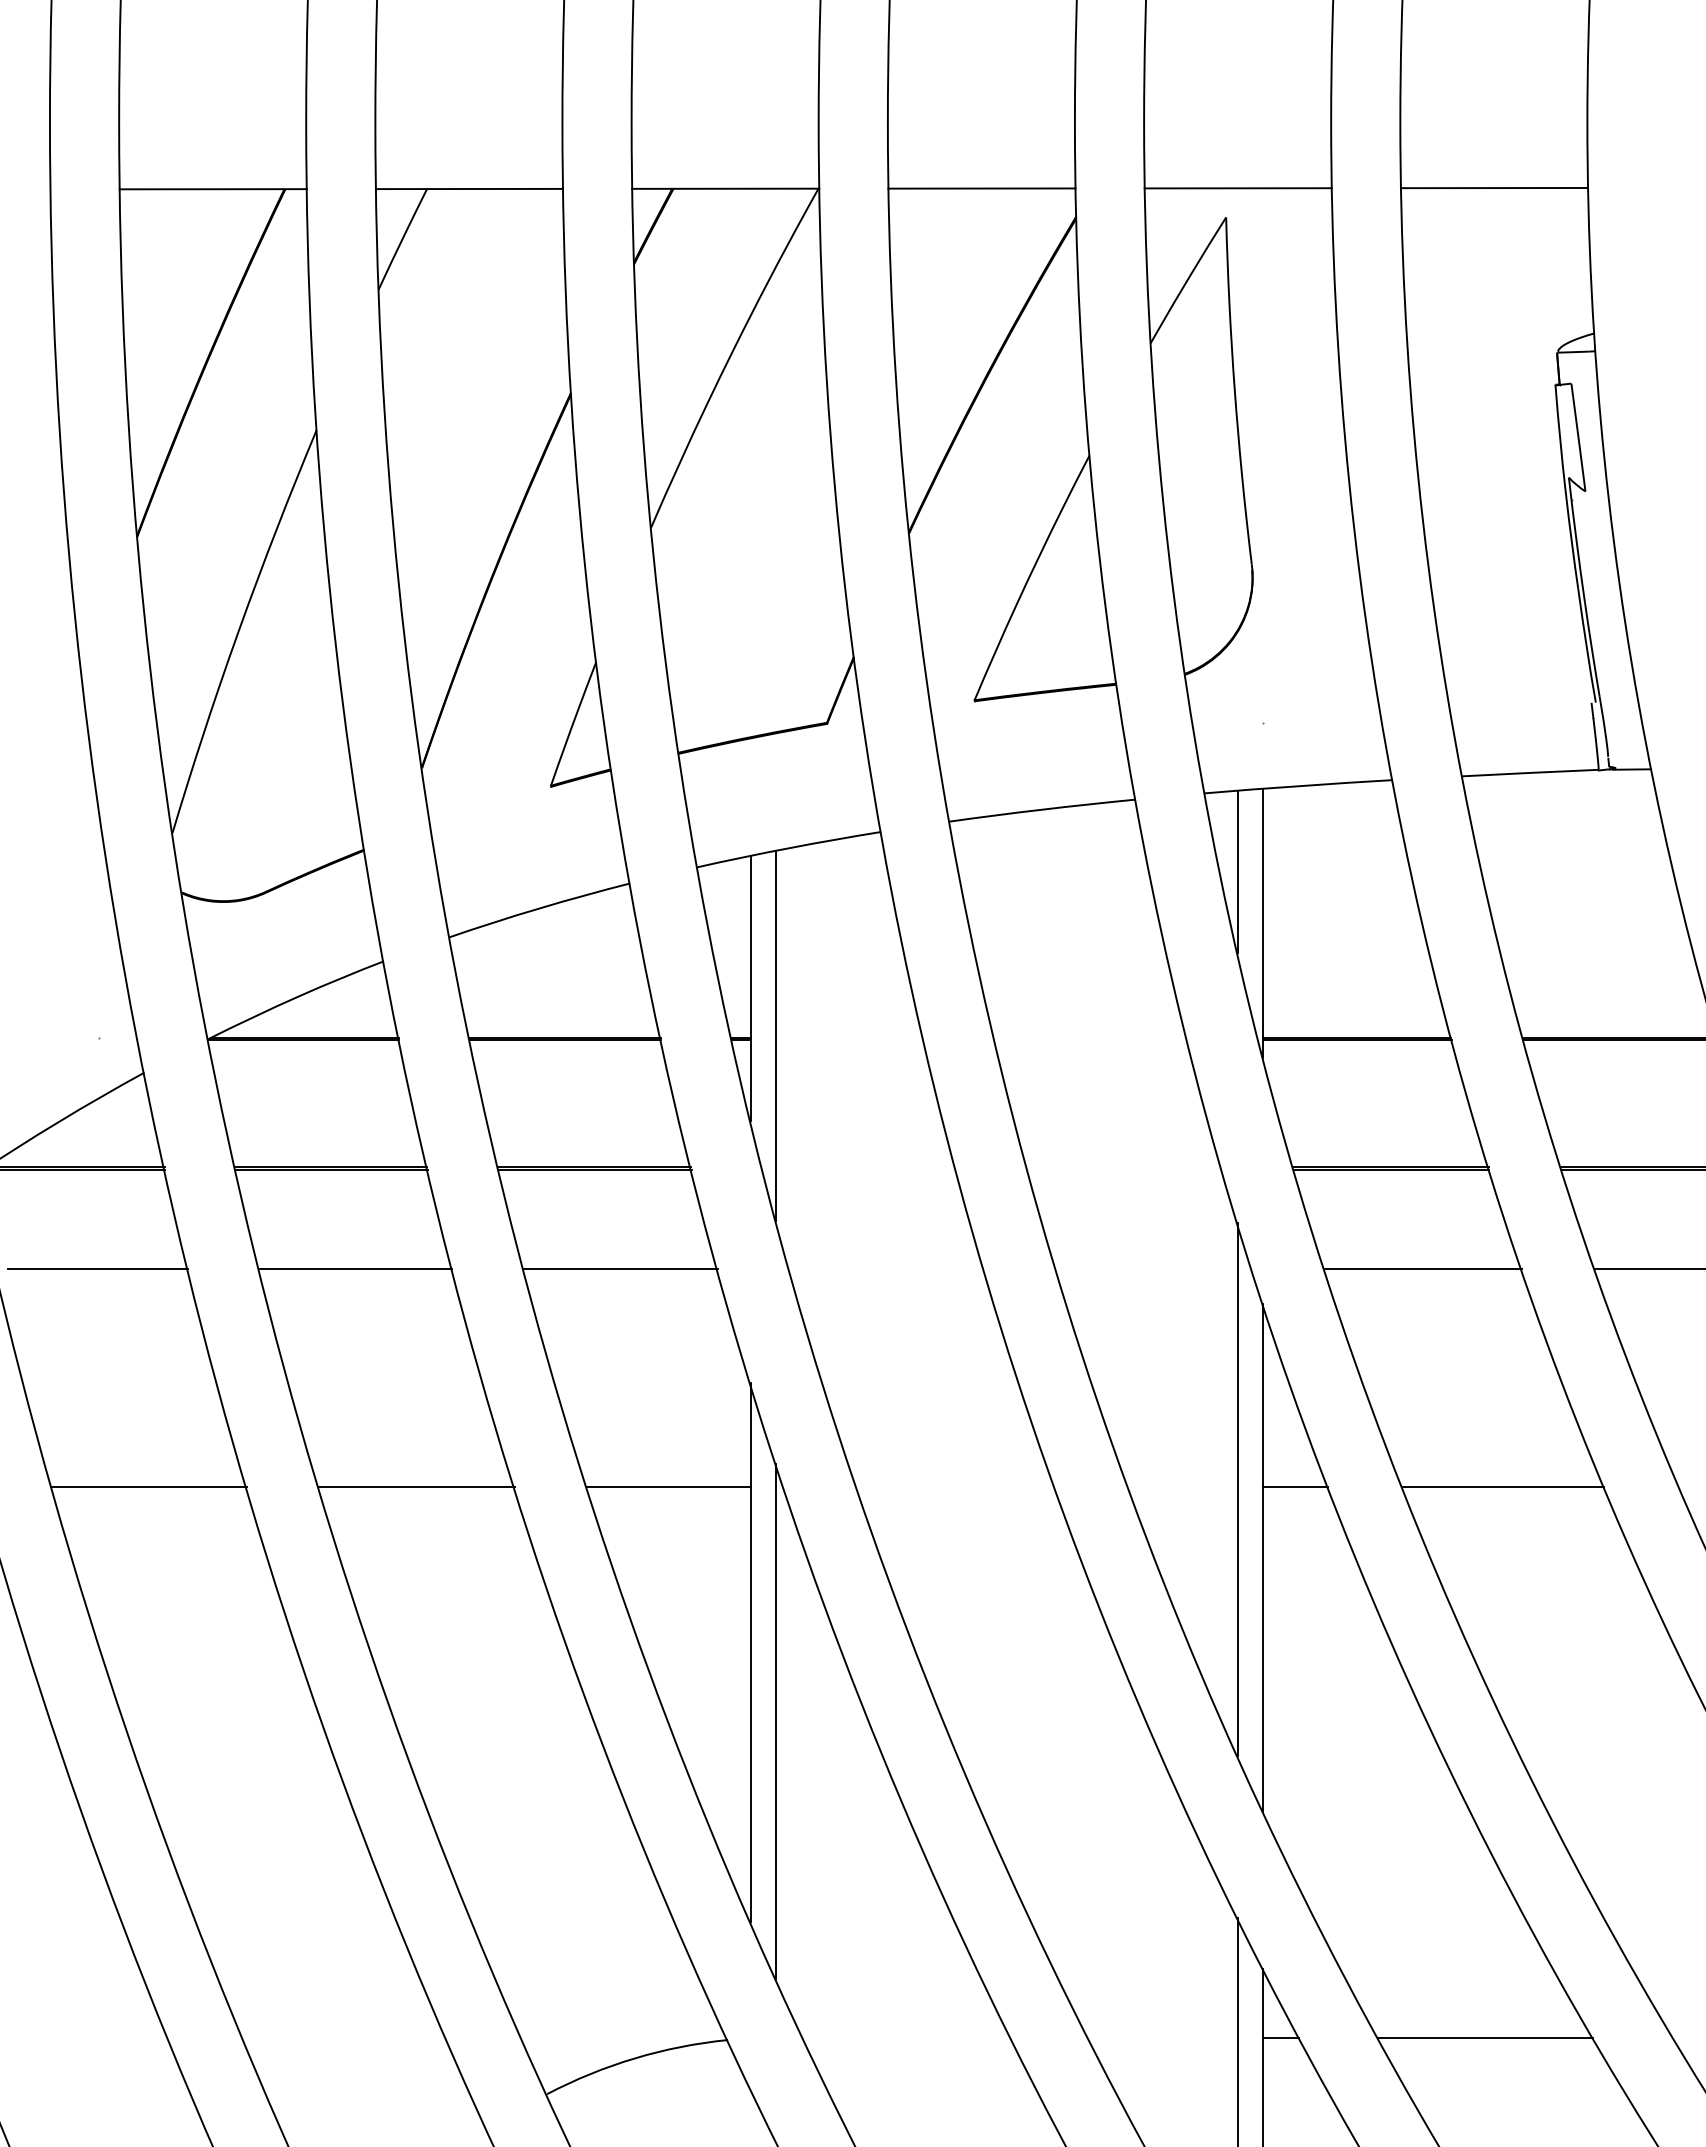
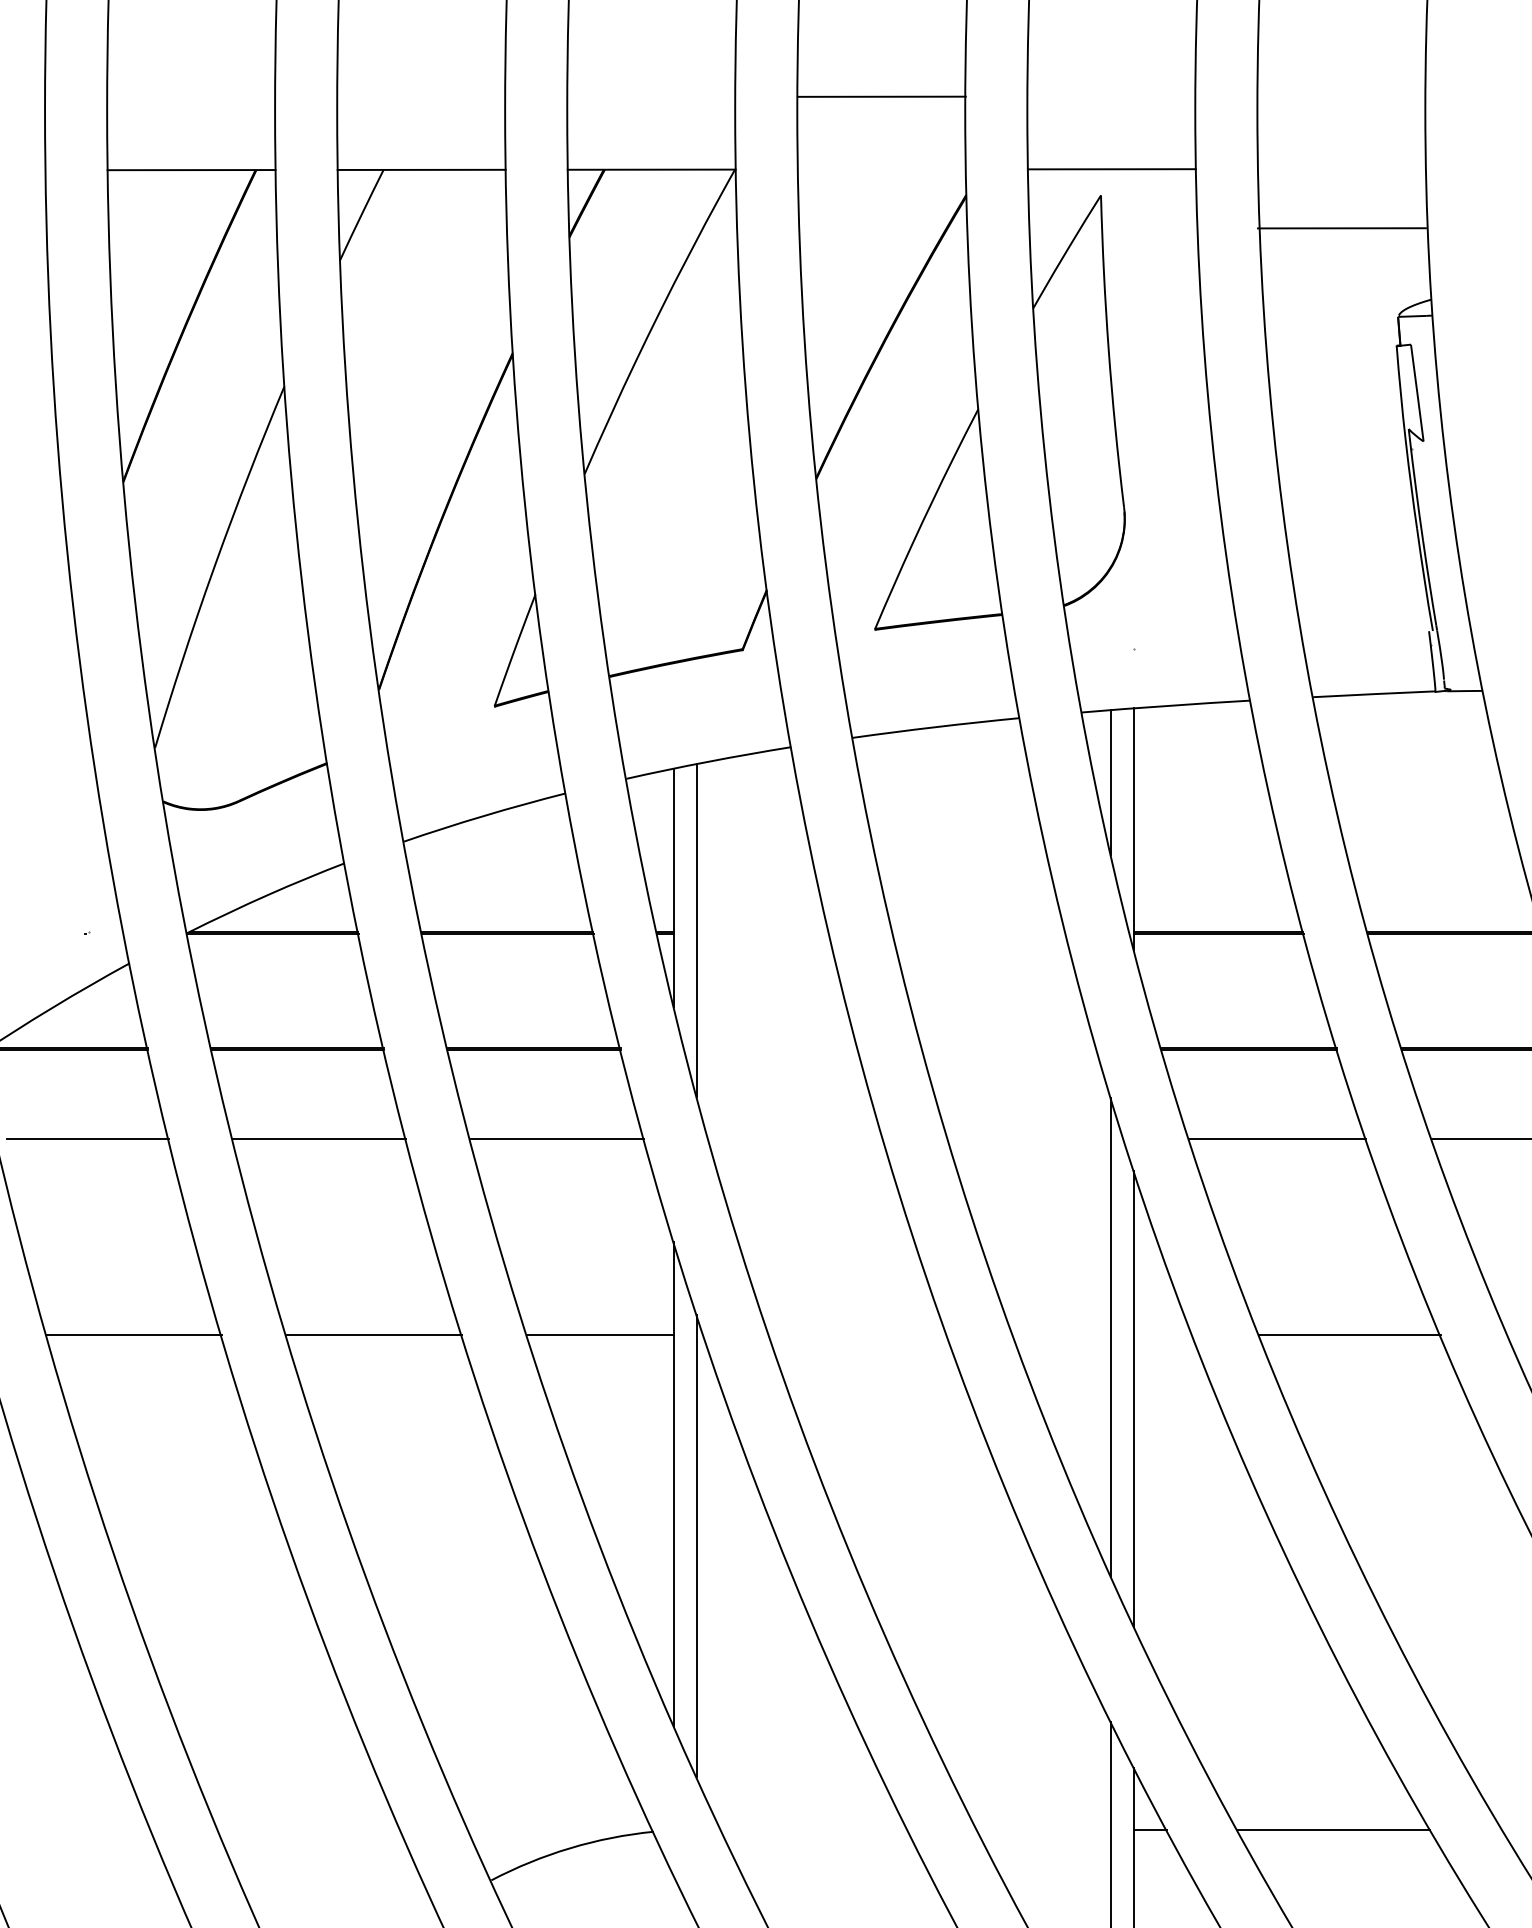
line: (981, 188) -> (881, 96), moved
line: (1494, 188) -> (1341, 228), moved
line: (1295, 1486) -> (1163, 1334), removed

